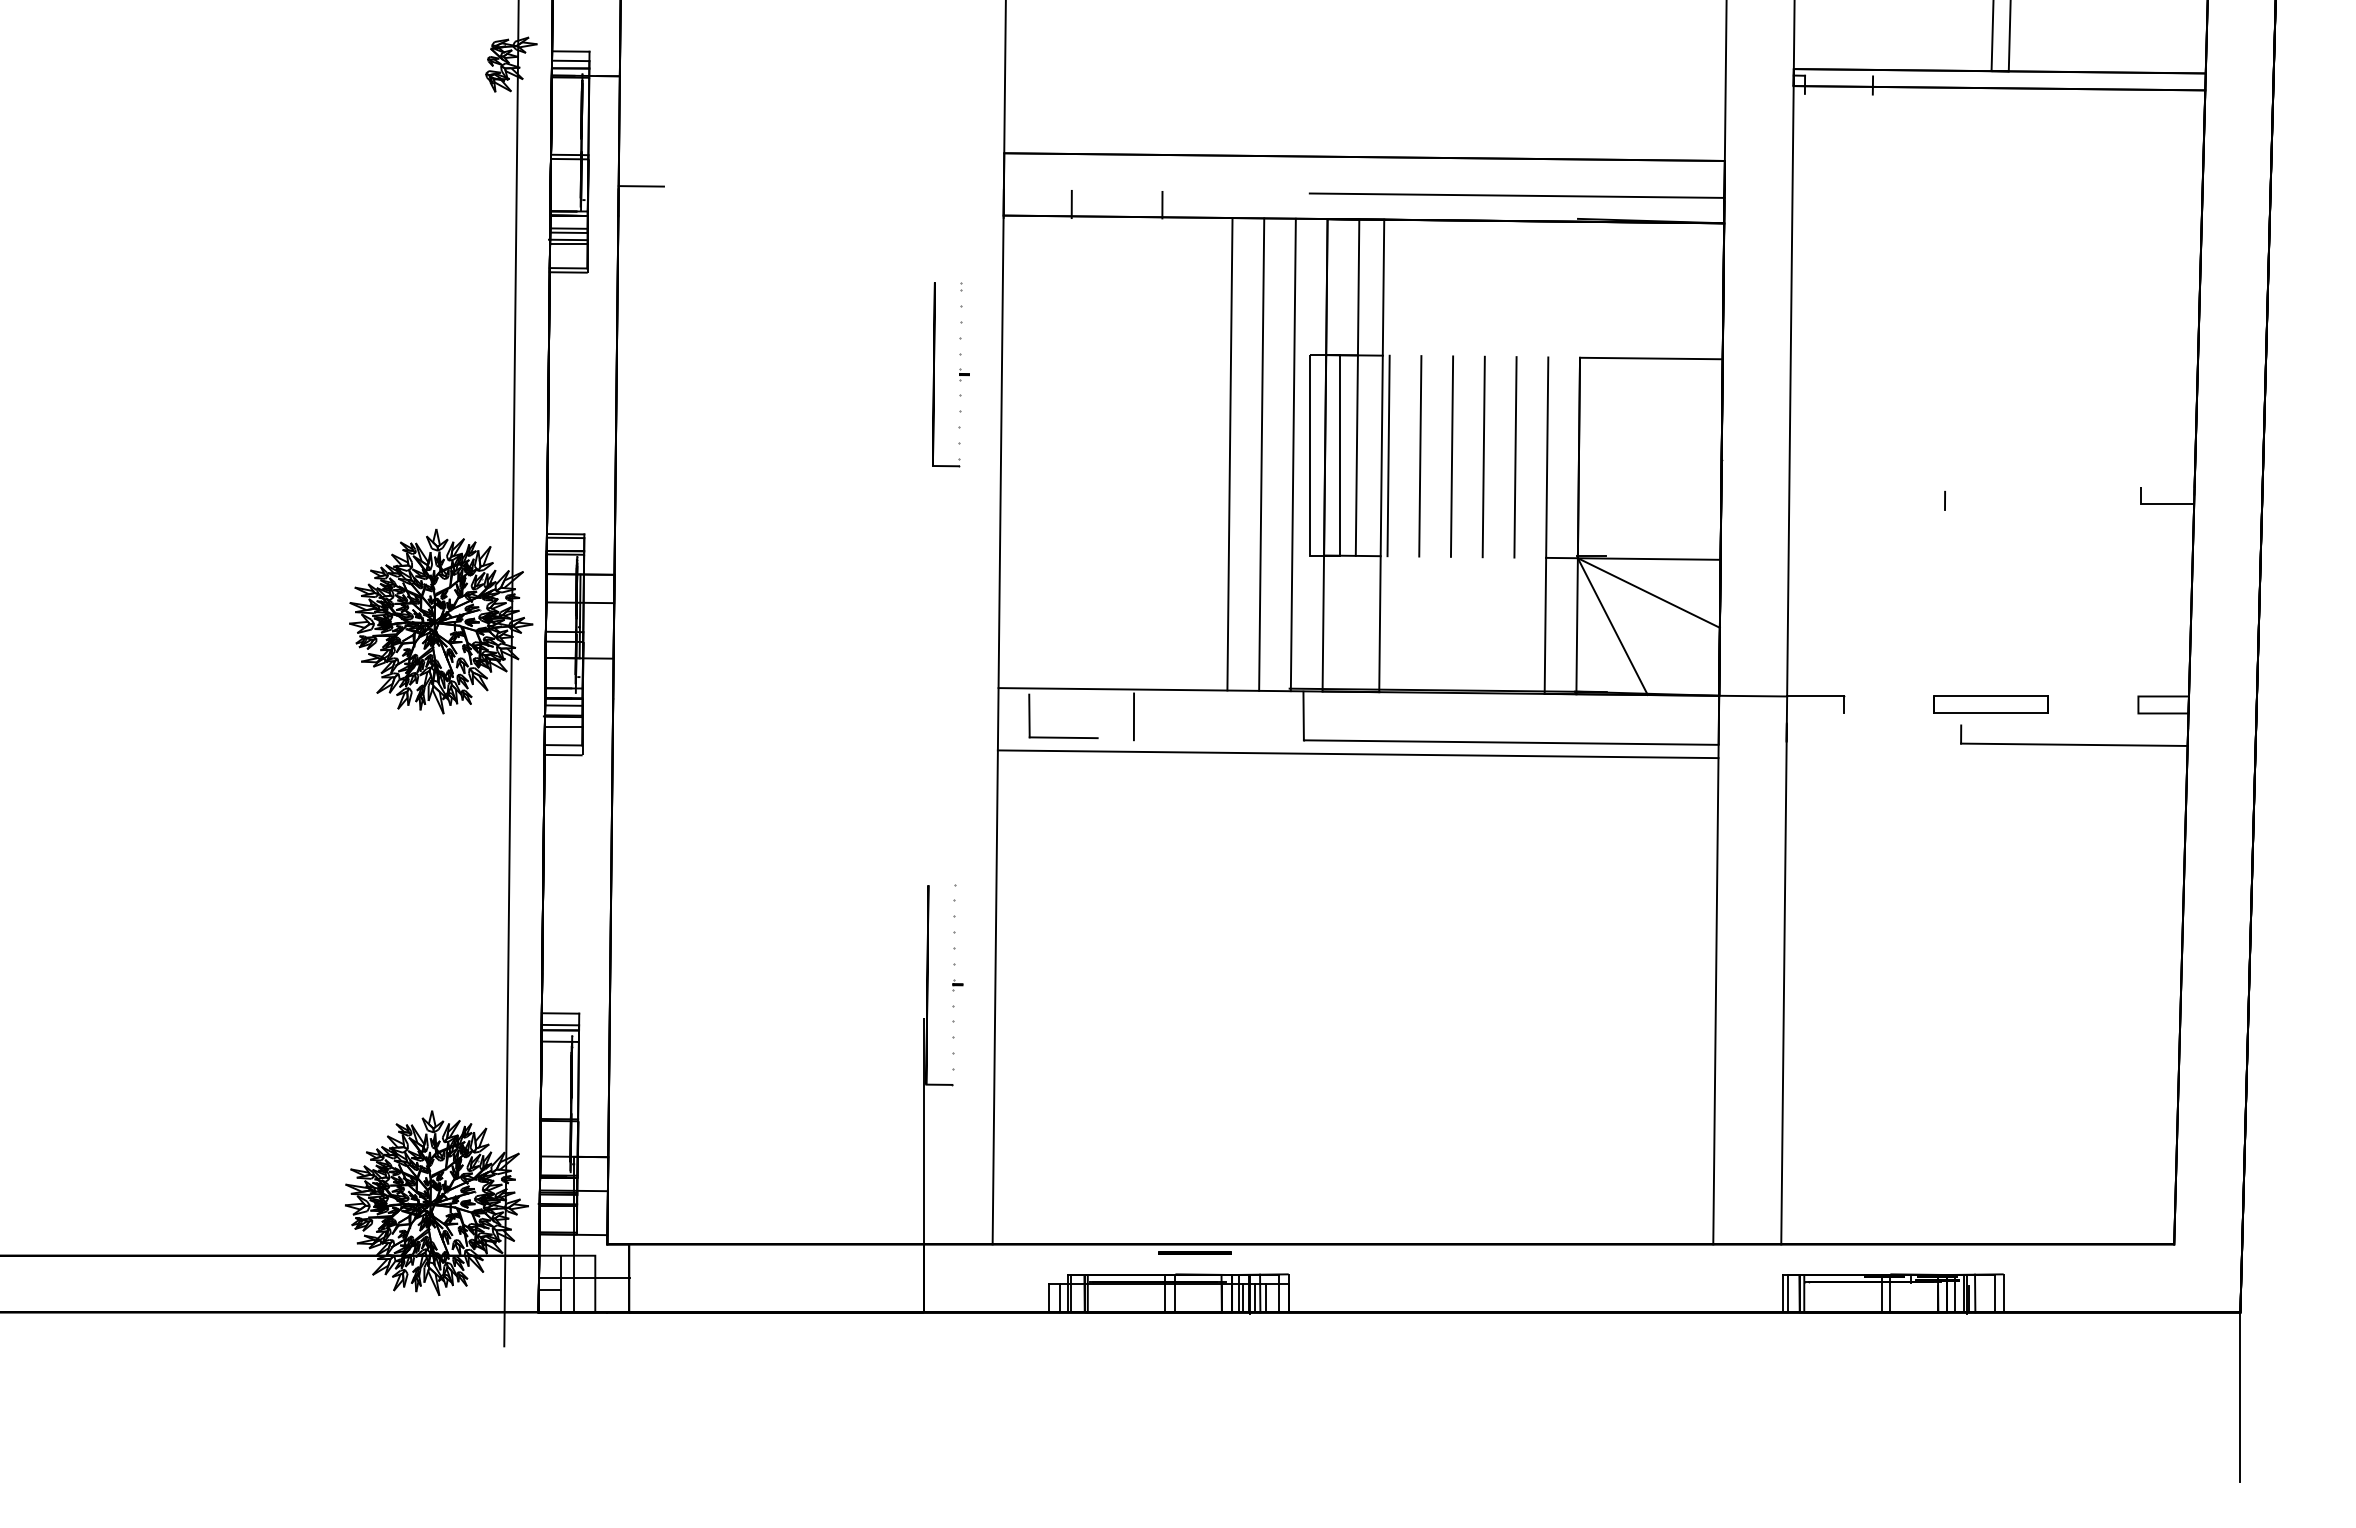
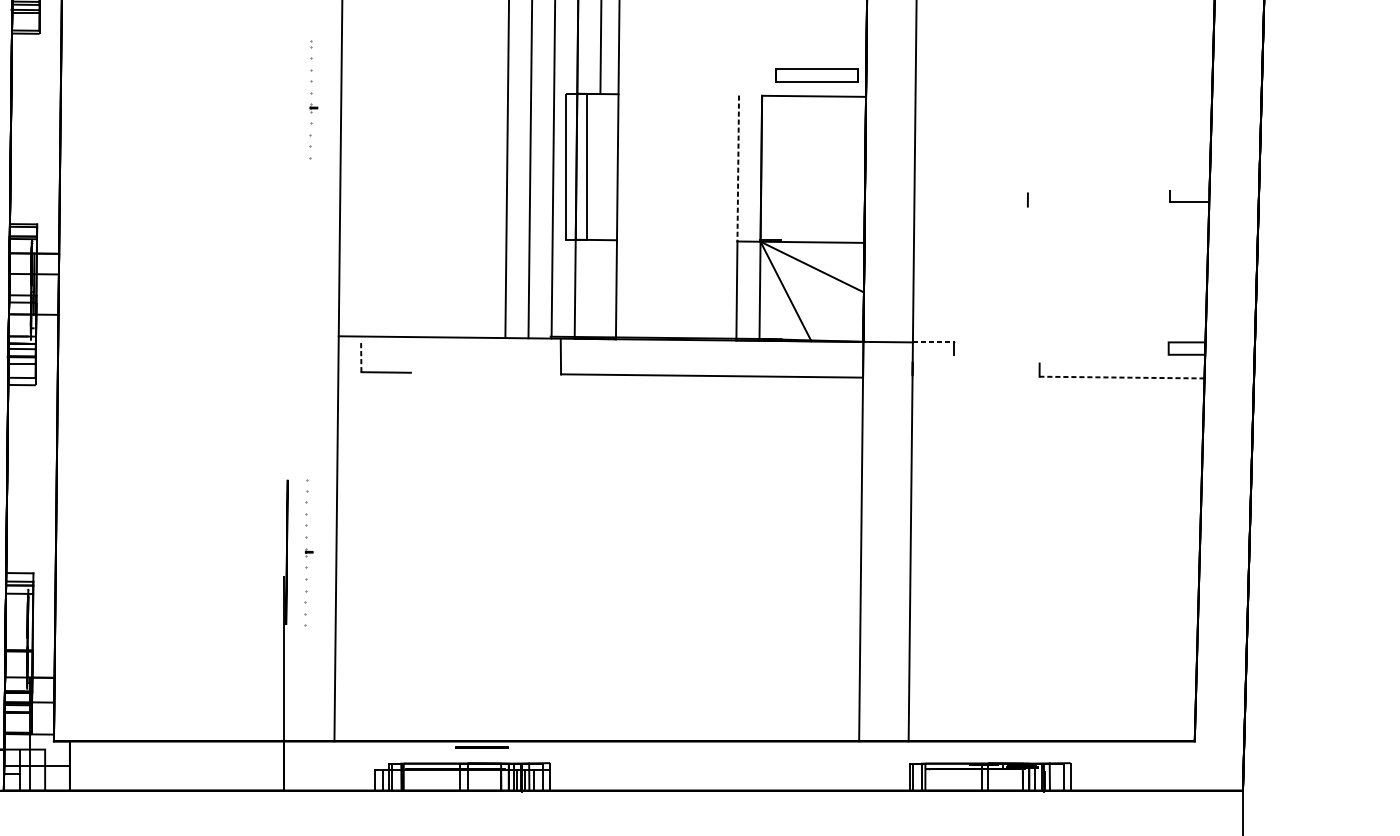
part: (934, 374) -> (292, 107), removed
line: (1356, 455) -> (599, 166), removed
line: (1388, 455) -> (622, 166), removed
line: (1420, 456) -> (645, 167), removed
line: (1451, 456) -> (668, 167), removed
line: (1483, 456) -> (691, 167), removed
line: (1515, 457) -> (715, 168), removed
line: (1547, 458) -> (738, 169), solid -> dashed
line: (1815, 696) -> (933, 342), solid -> dashed
part: (1990, 704) -> (816, 75), moved
line: (1029, 715) -> (361, 356), solid -> dashed
line: (1133, 716) -> (437, 356), removed
line: (2073, 744) -> (1121, 377), solid -> dashed
line: (1357, 754) -> (600, 384), removed
line: (939, 1084) -> (295, 624), removed

